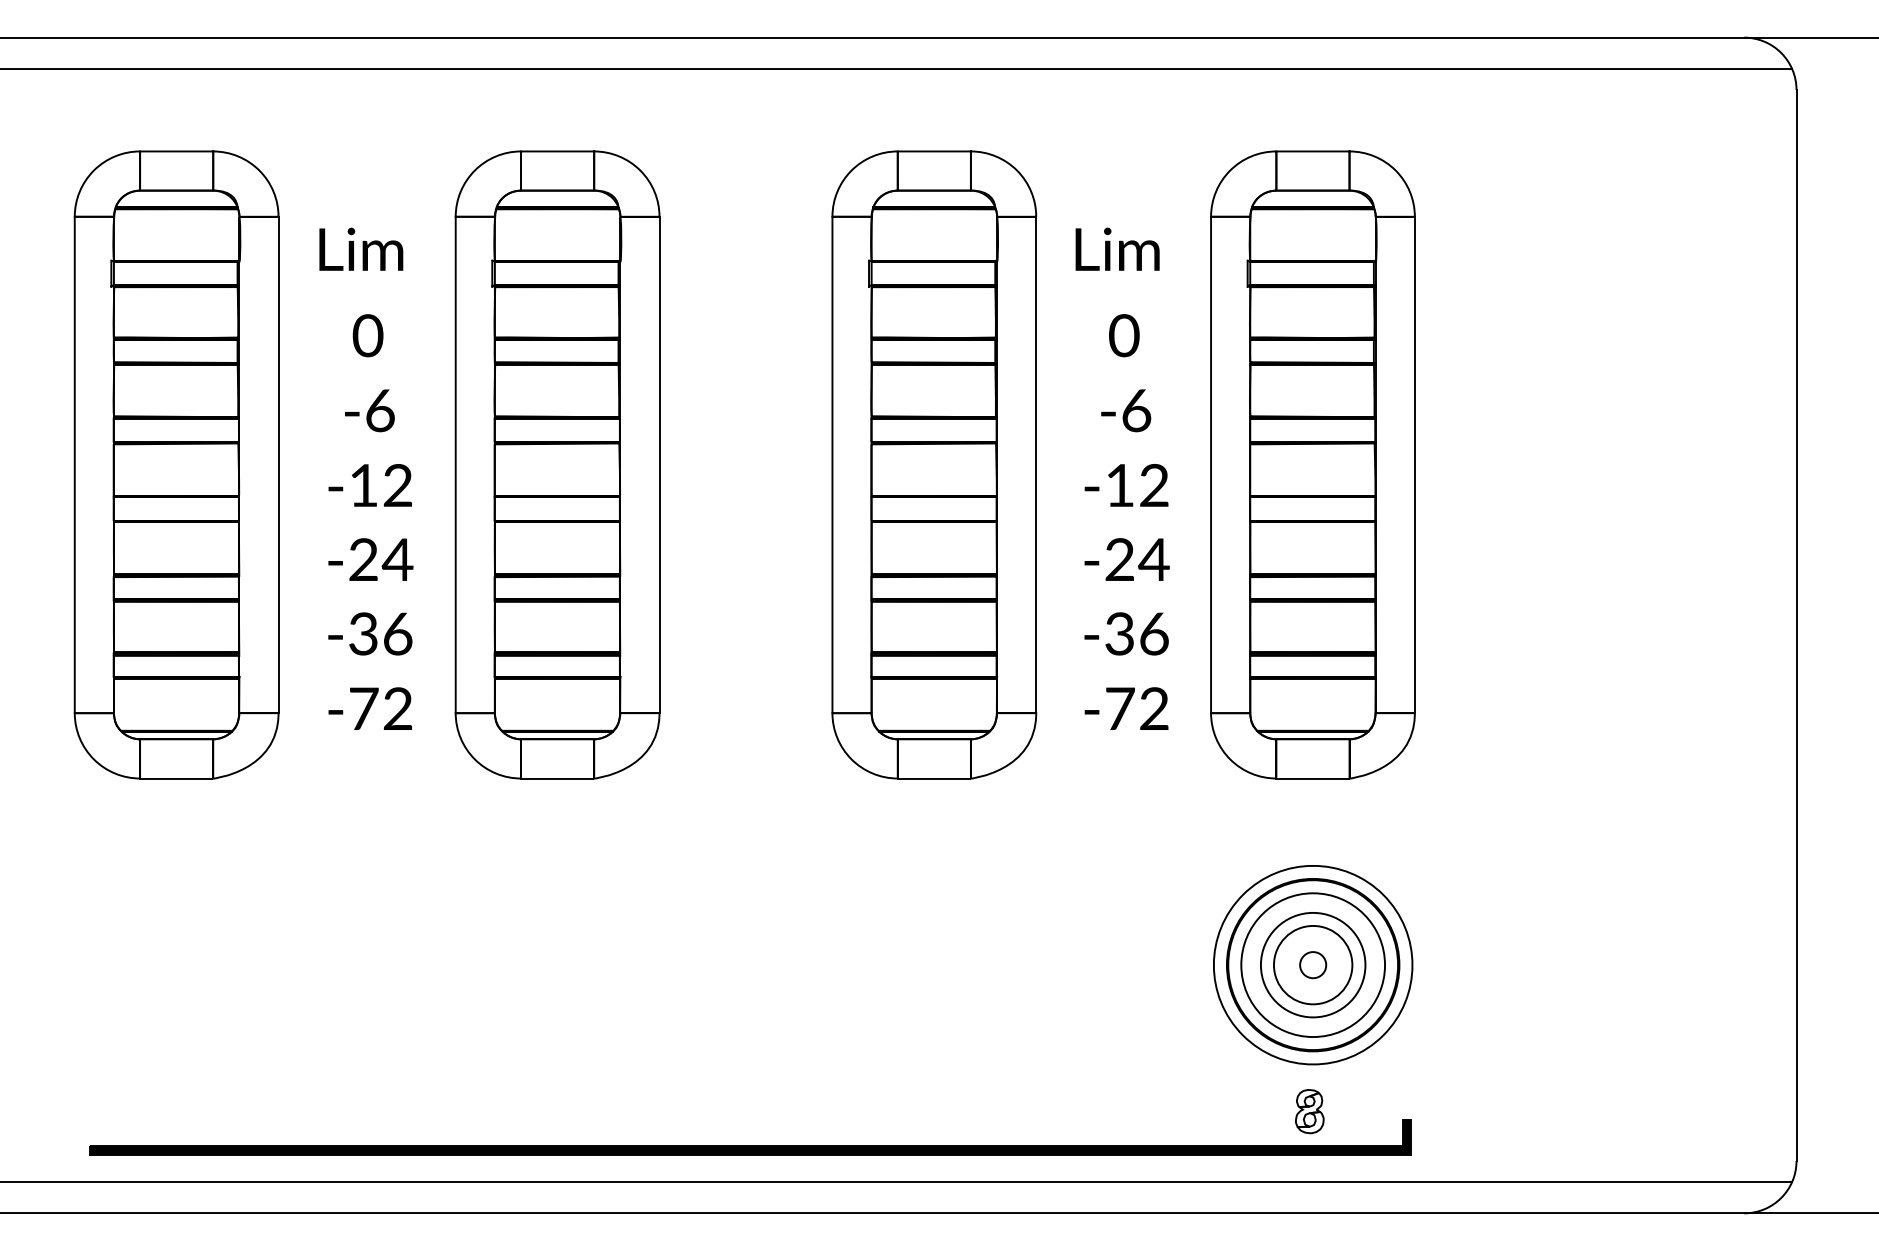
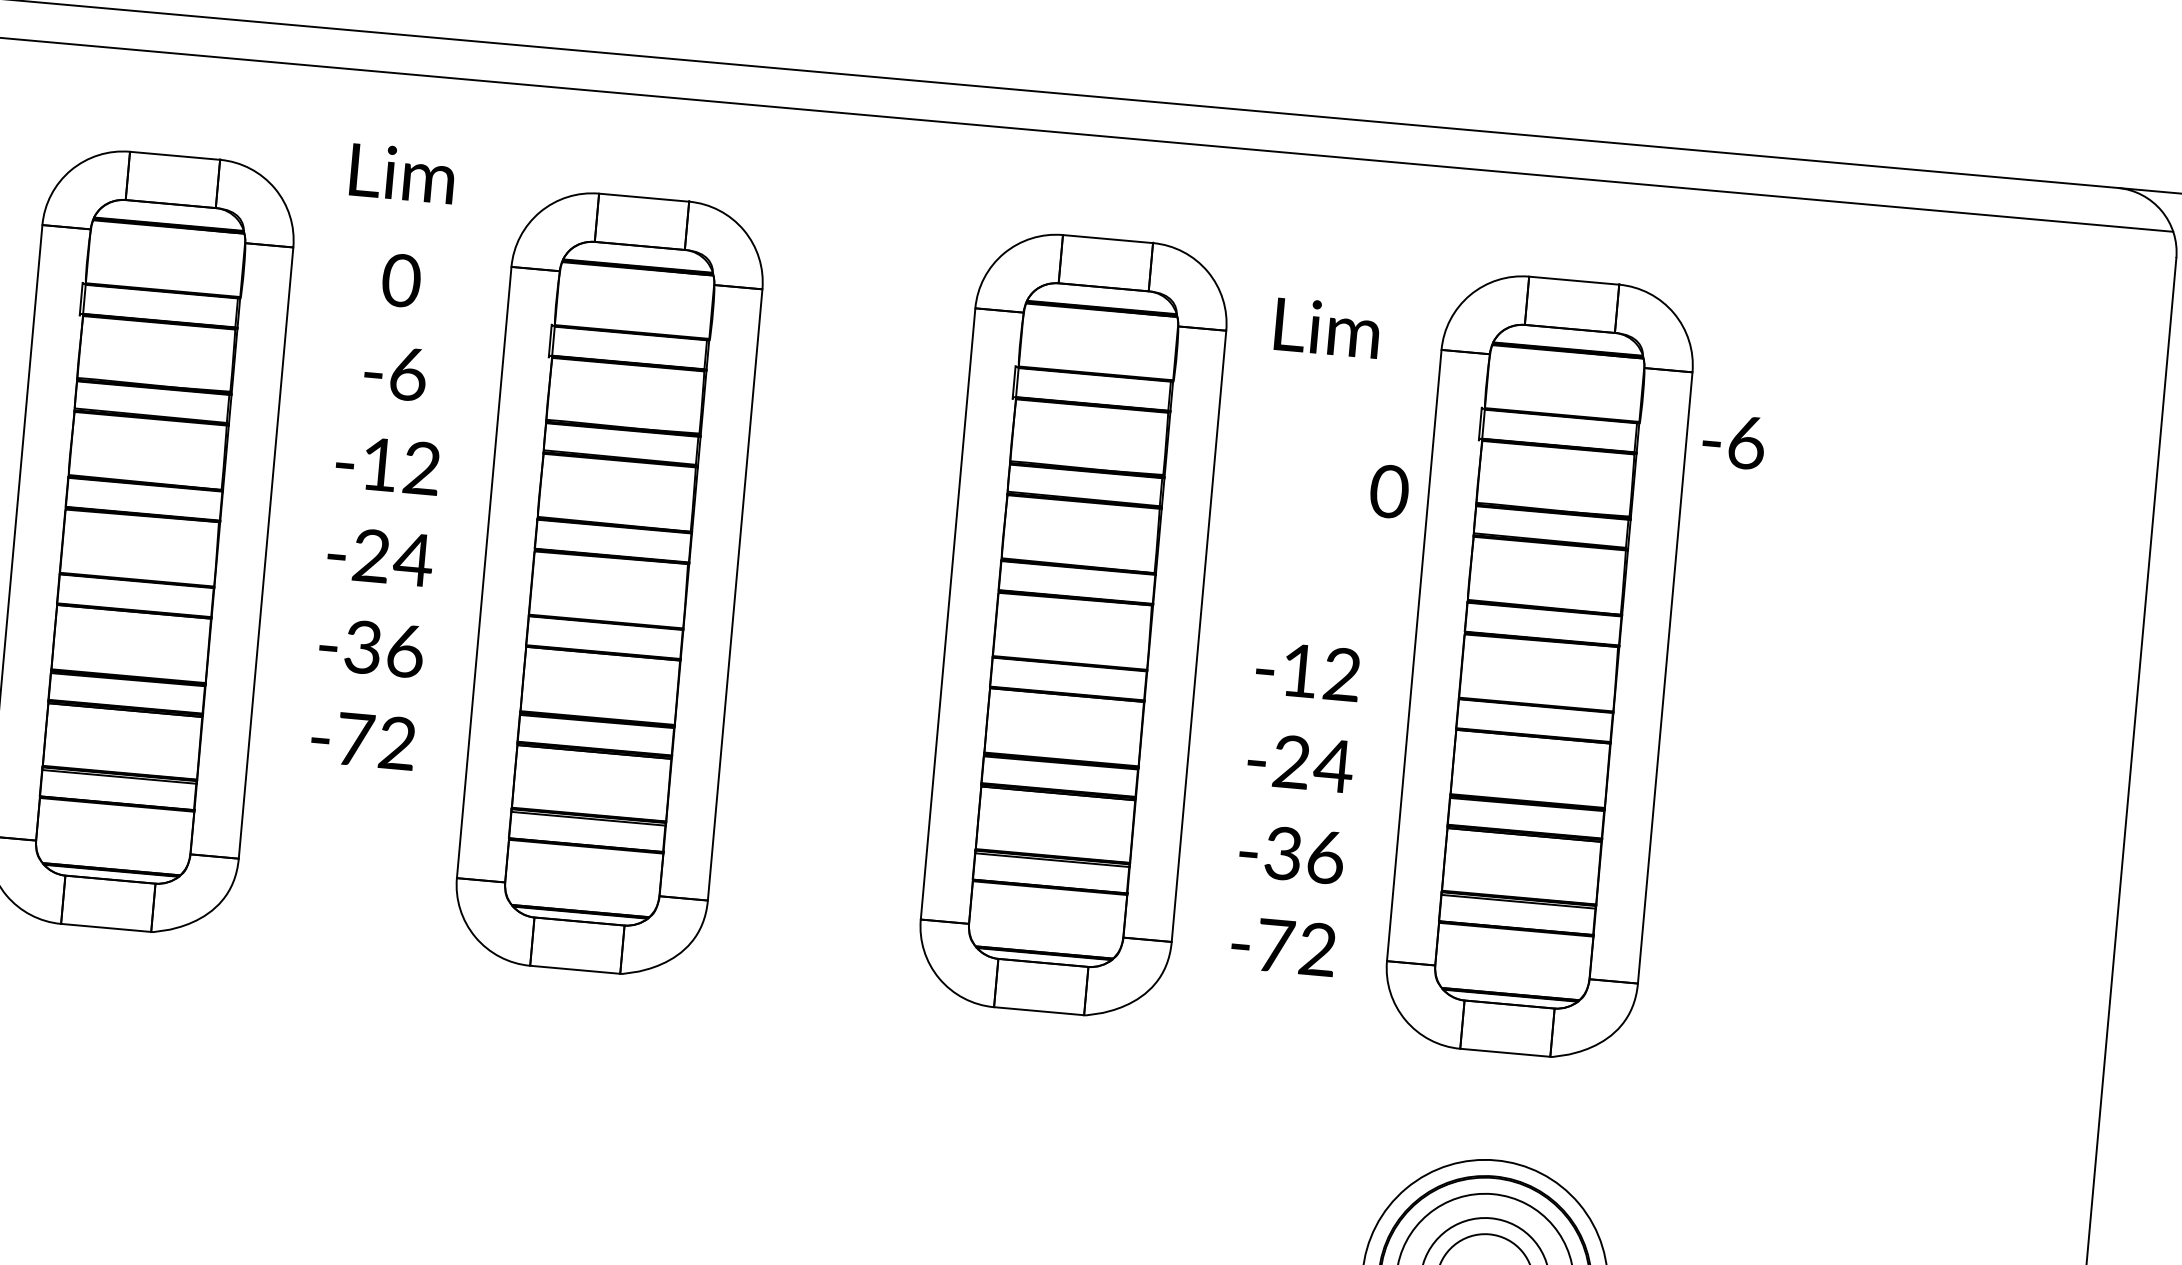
text: (1117, 248) -> (1327, 326), moved
text: (1124, 335) -> (1389, 491), moved
text: (1126, 410) -> (1734, 441), moved
text: (366, 478) -> (383, 456), moved

